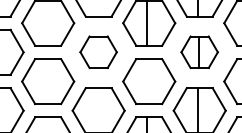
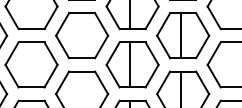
part: (98, 51) -> (81, 34), size x1.43
part: (199, 51) -> (182, 34), size x1.43
line: (146, 81) -> (129, 64), added

